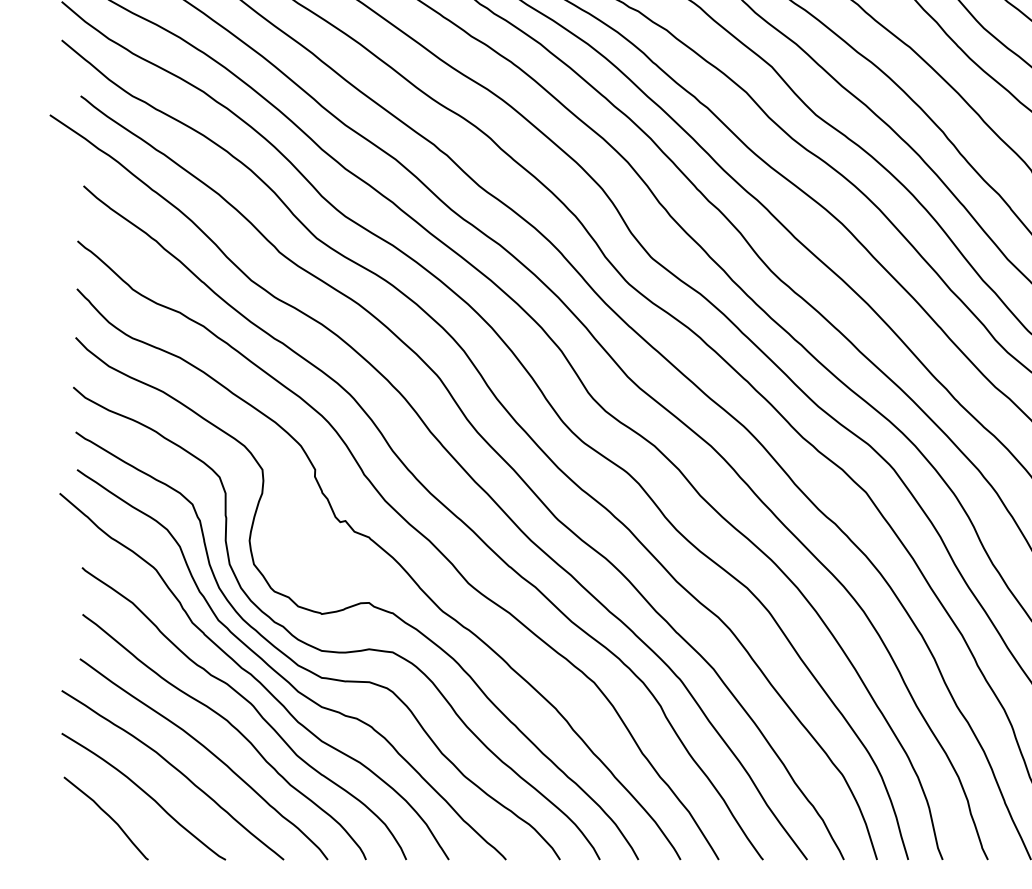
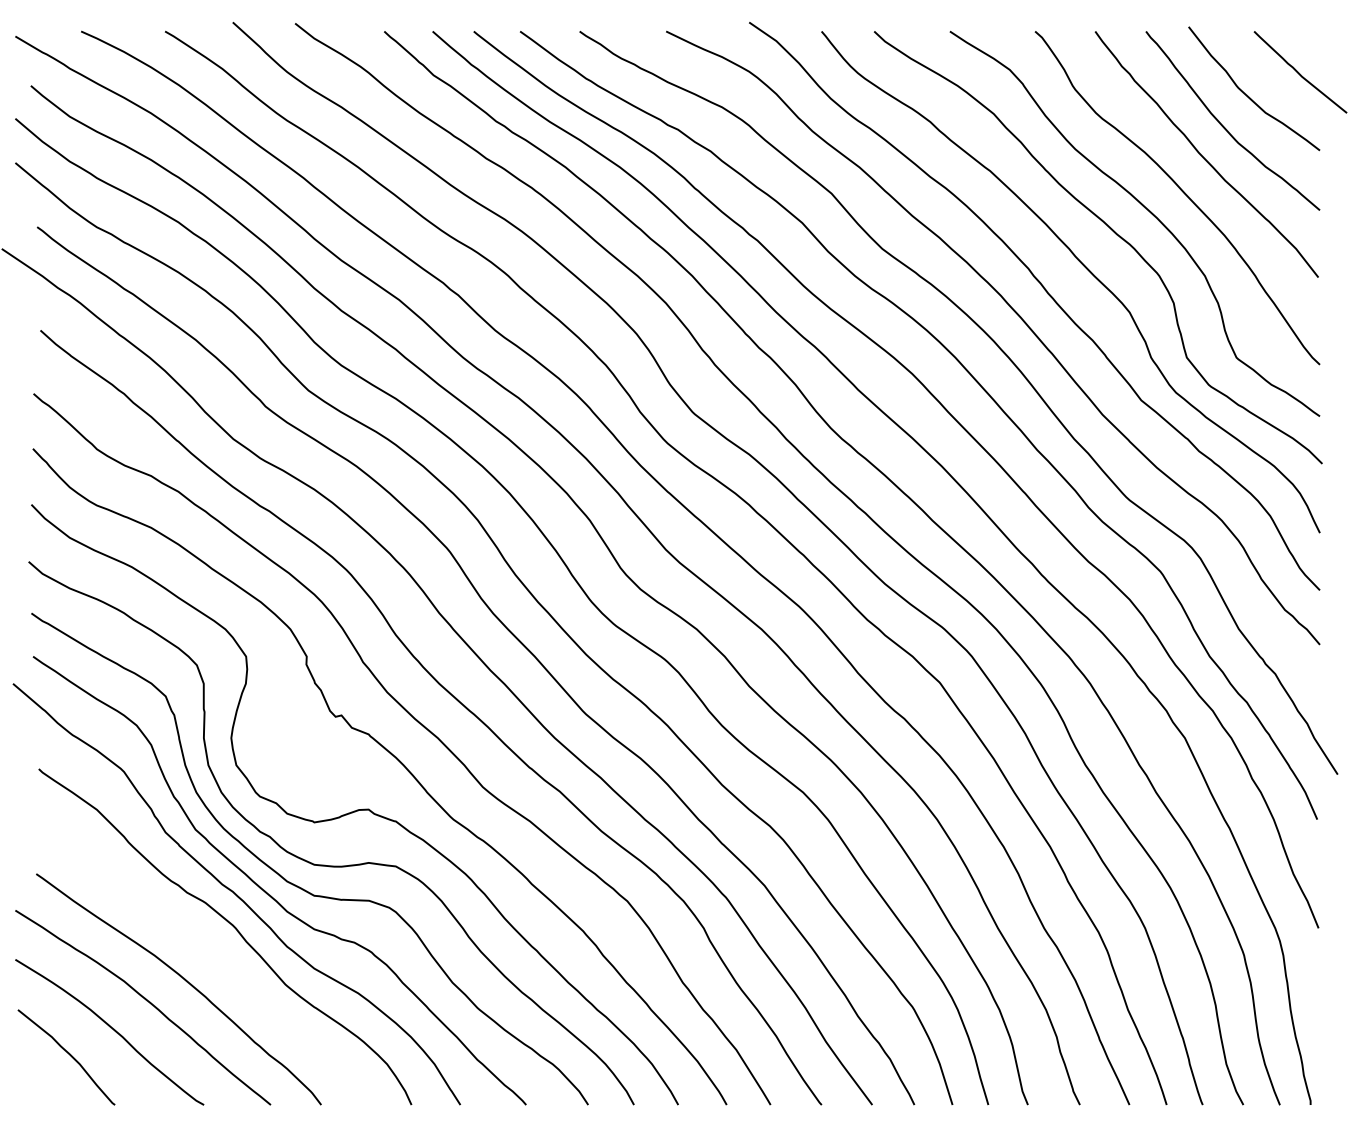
curve: (231, 726) -> (210, 951), removed

